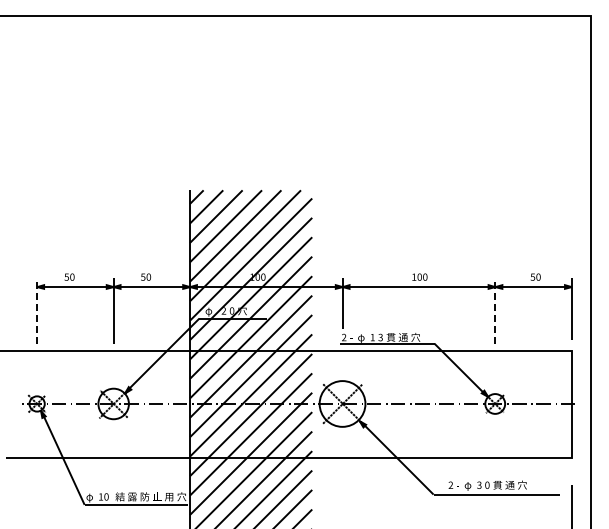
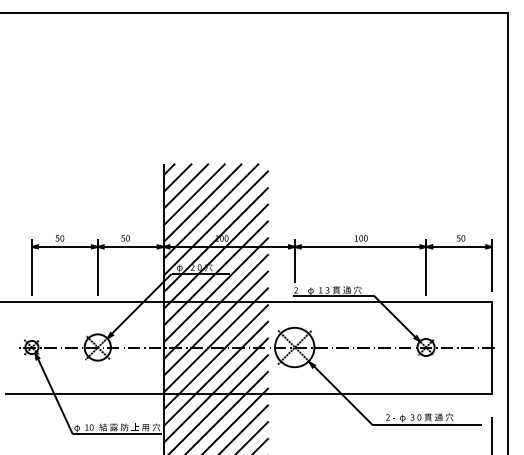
line: (37, 310) -> (32, 267), dashed -> solid
line: (495, 310) -> (426, 267), dashed -> solid

